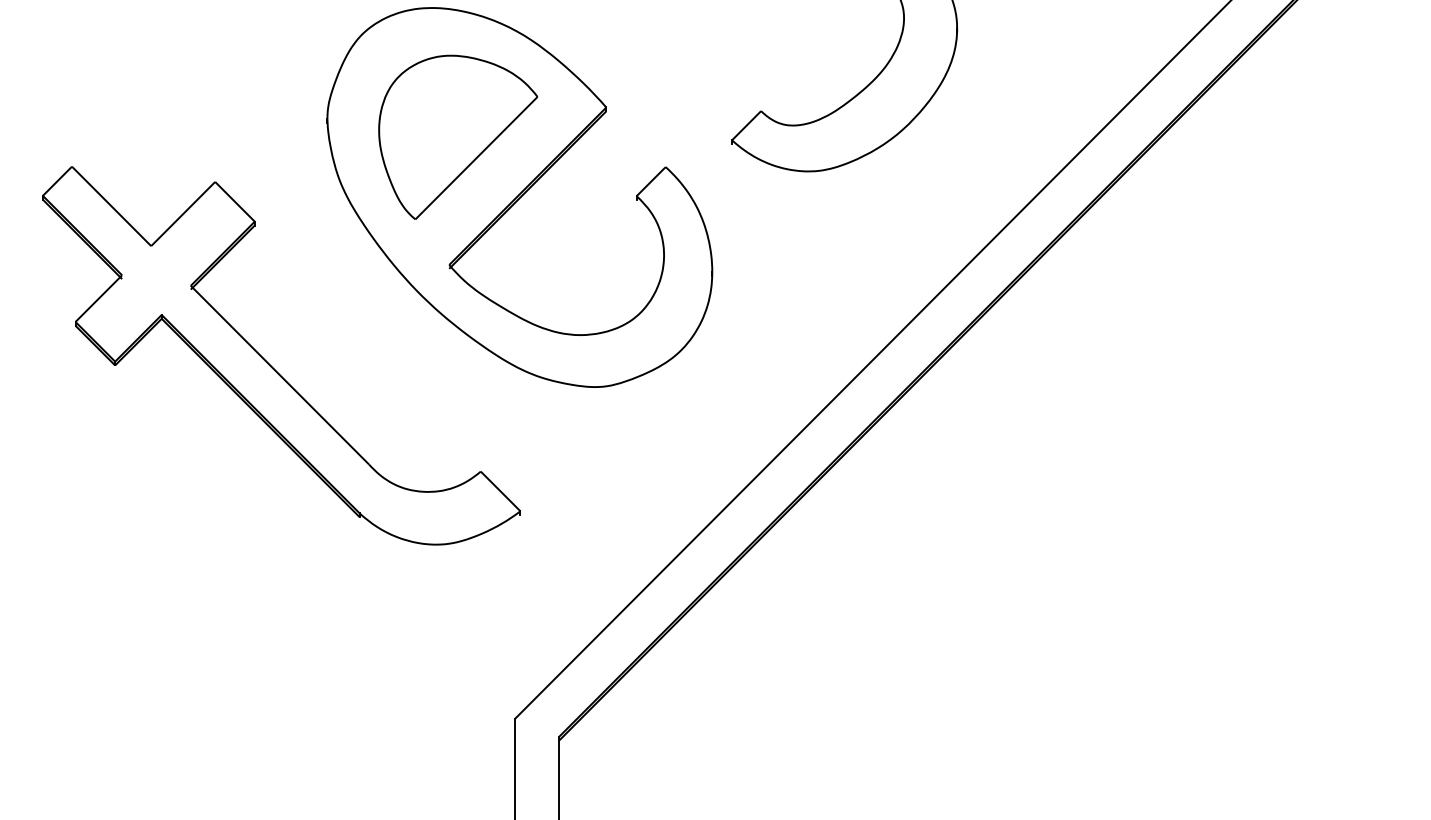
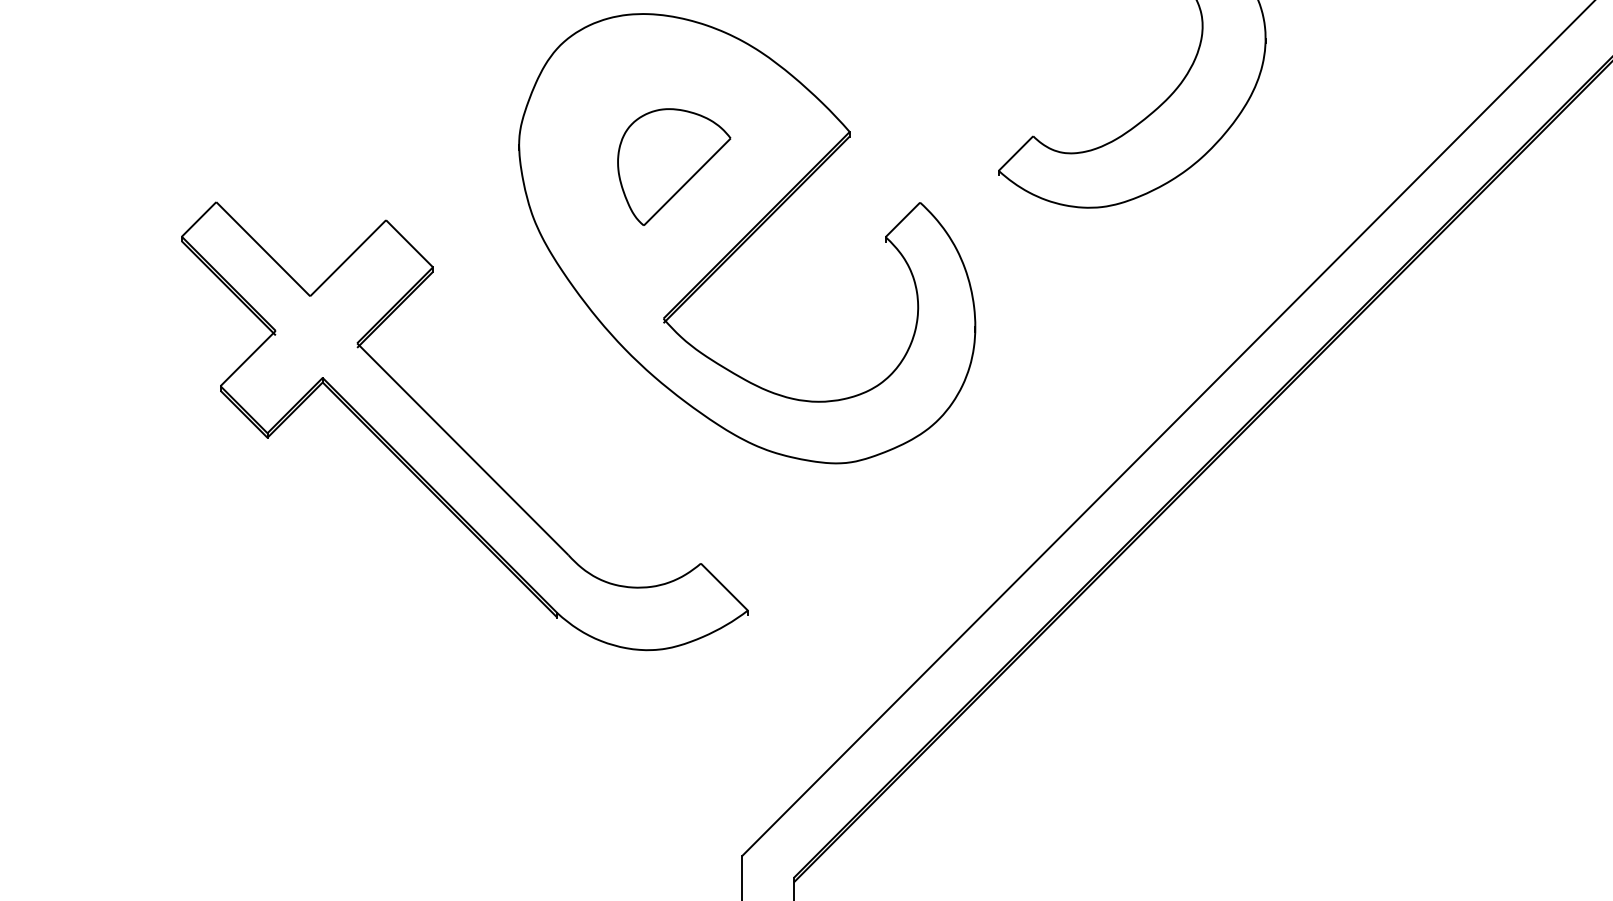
part: (458, 136) -> (674, 166), size x0.6

